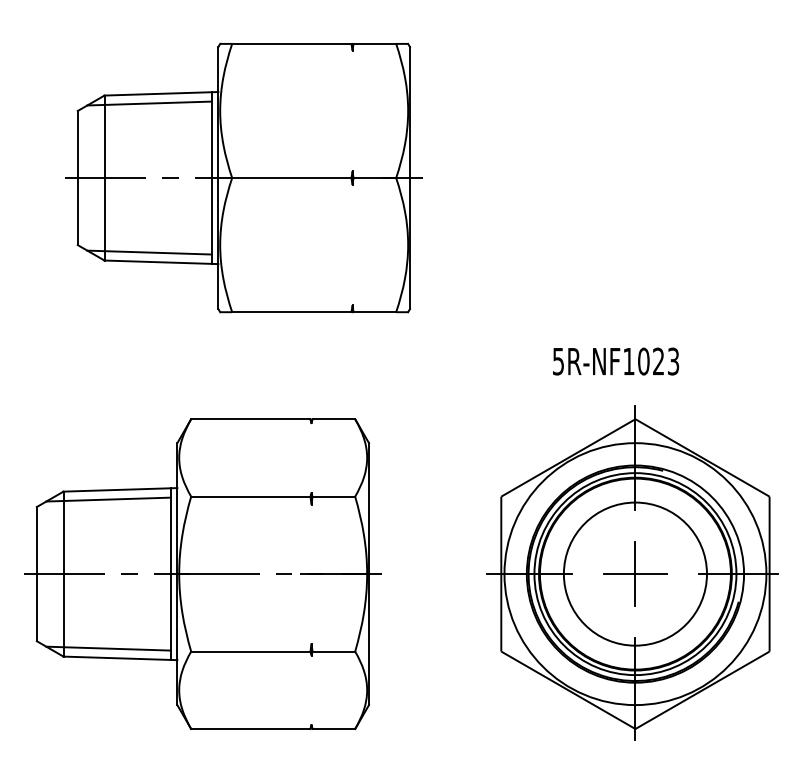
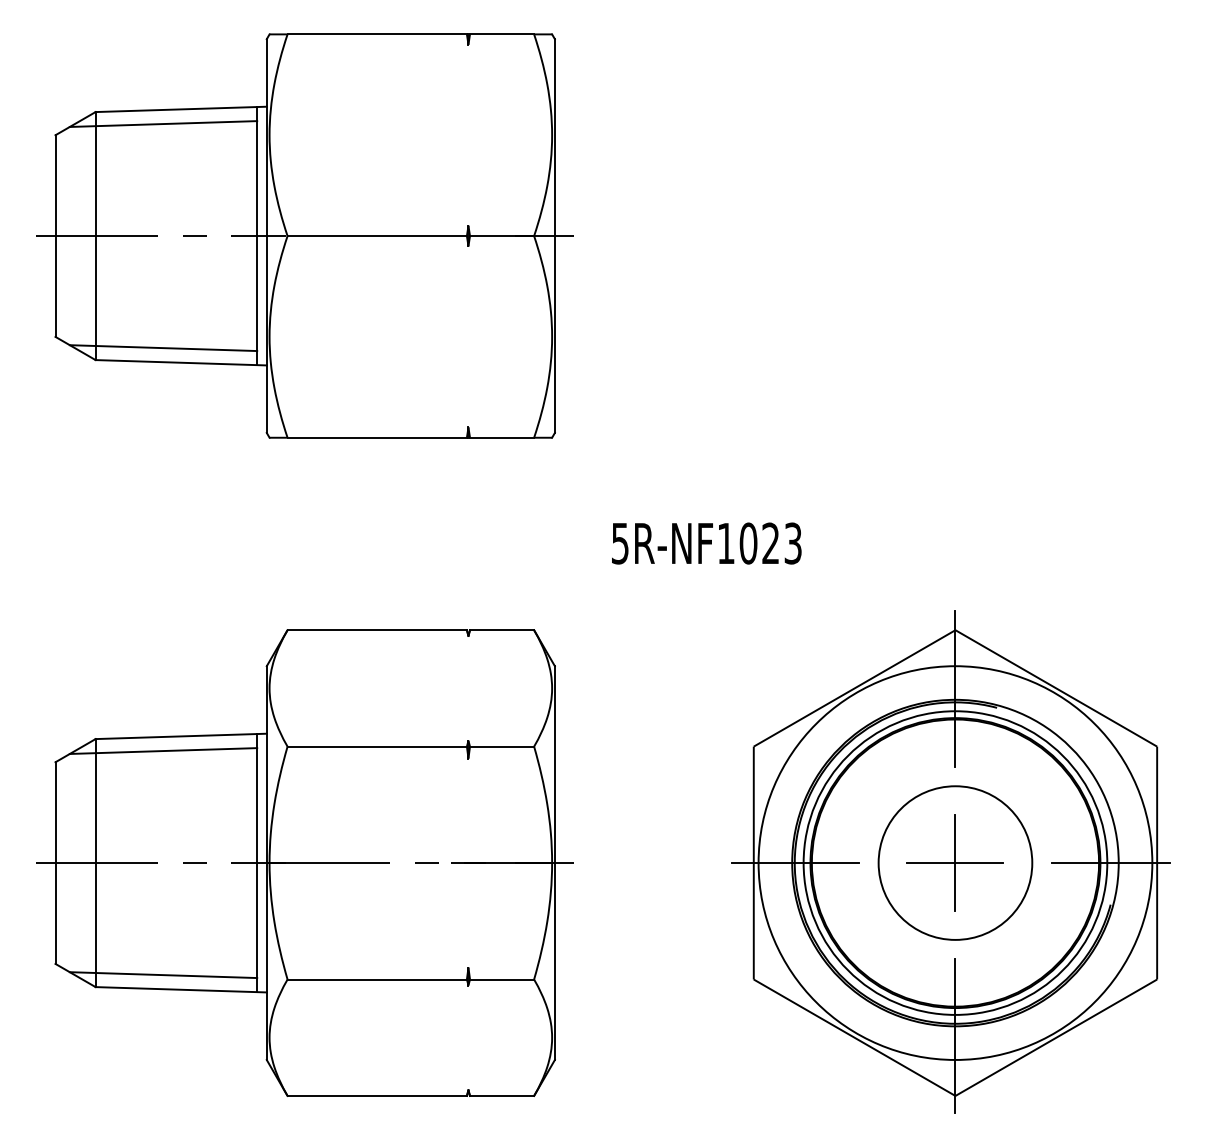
part: (243, 177) -> (304, 235), moved
text: (616, 361) -> (707, 543), moved
circle: (635, 574) -> (955, 863), size x0.71

